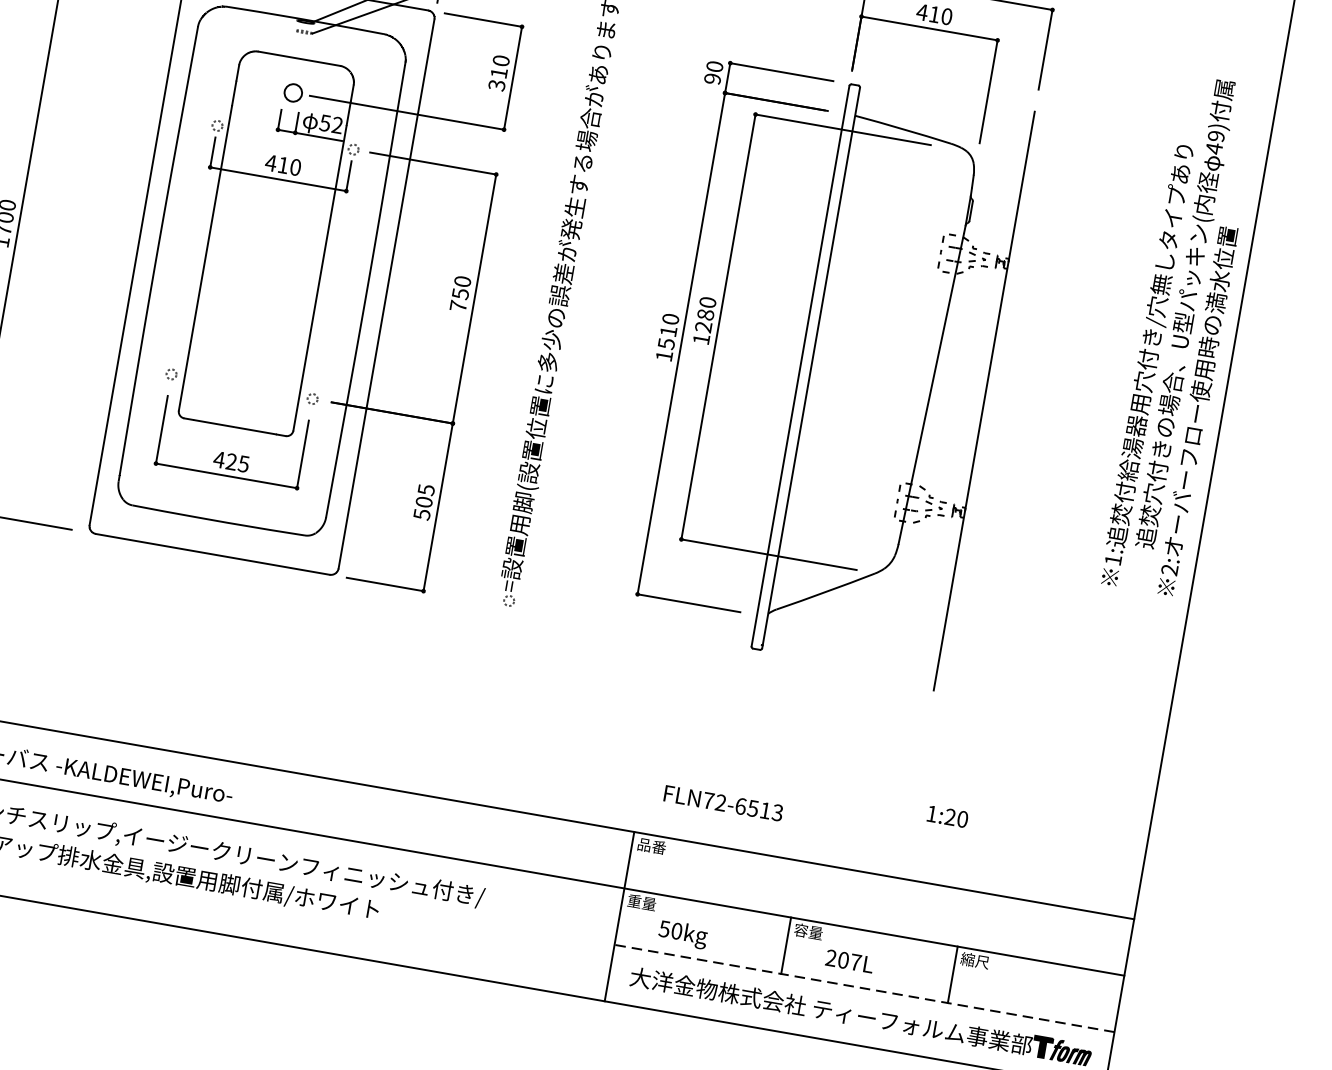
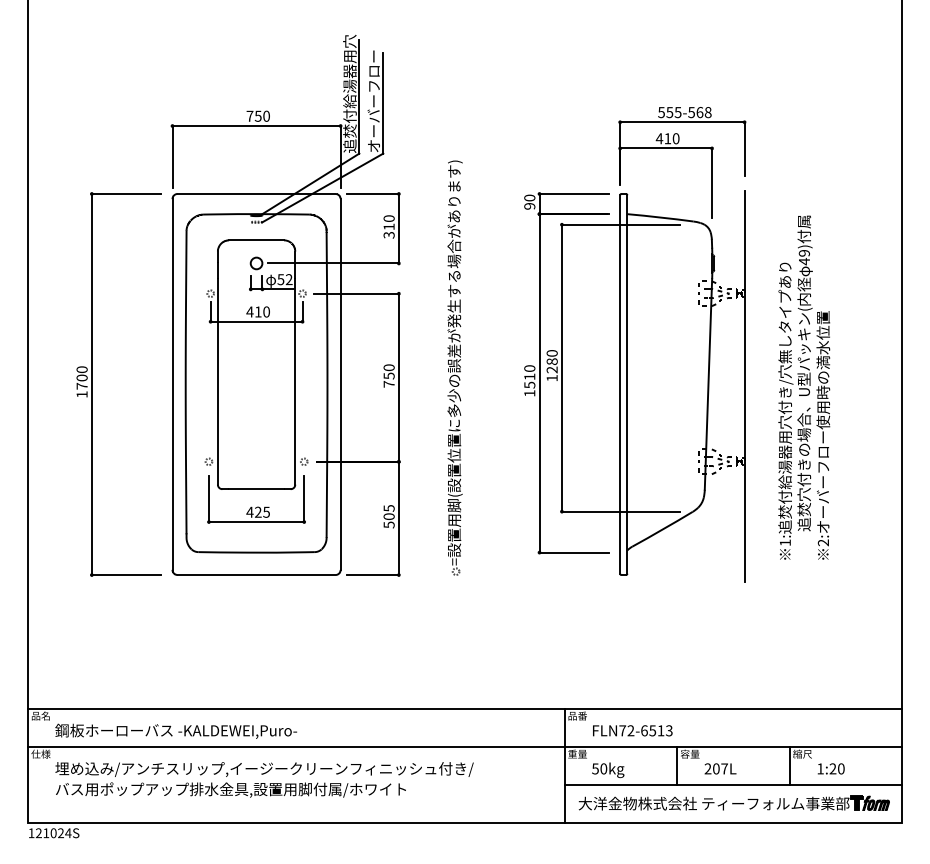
text: (1181, 335) -> (804, 387), moved
text: (723, 802) -> (632, 730), moved
text: (946, 815) -> (830, 768), moved
line: (864, 987) -> (733, 784), dashed -> solid

